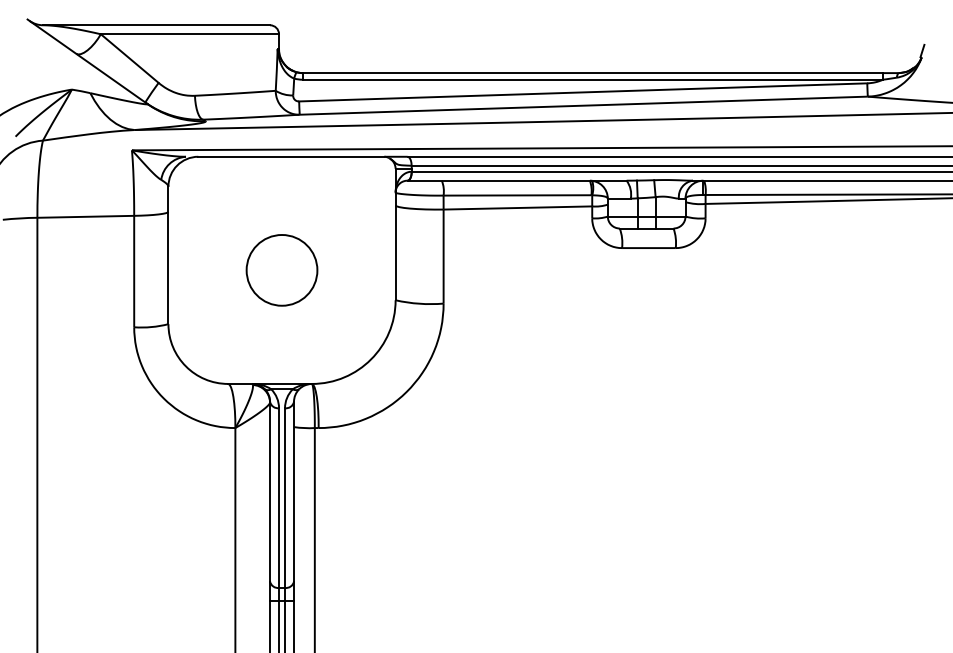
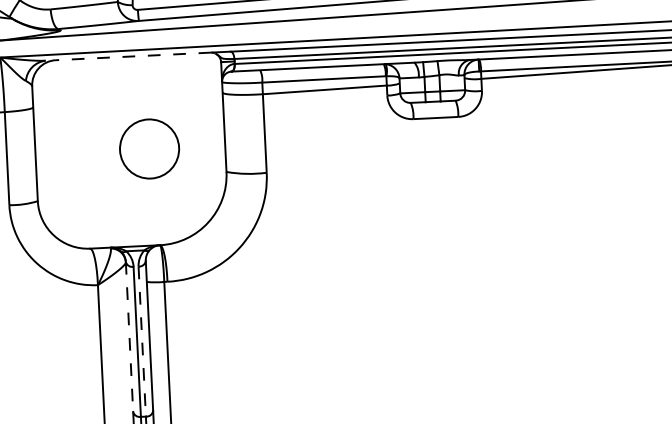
line: (290, 156) -> (132, 56), solid -> dashed
circle: (281, 270) -> (149, 149), moved
line: (270, 491) -> (129, 336), solid -> dashed
line: (285, 498) -> (142, 341), solid -> dashed

